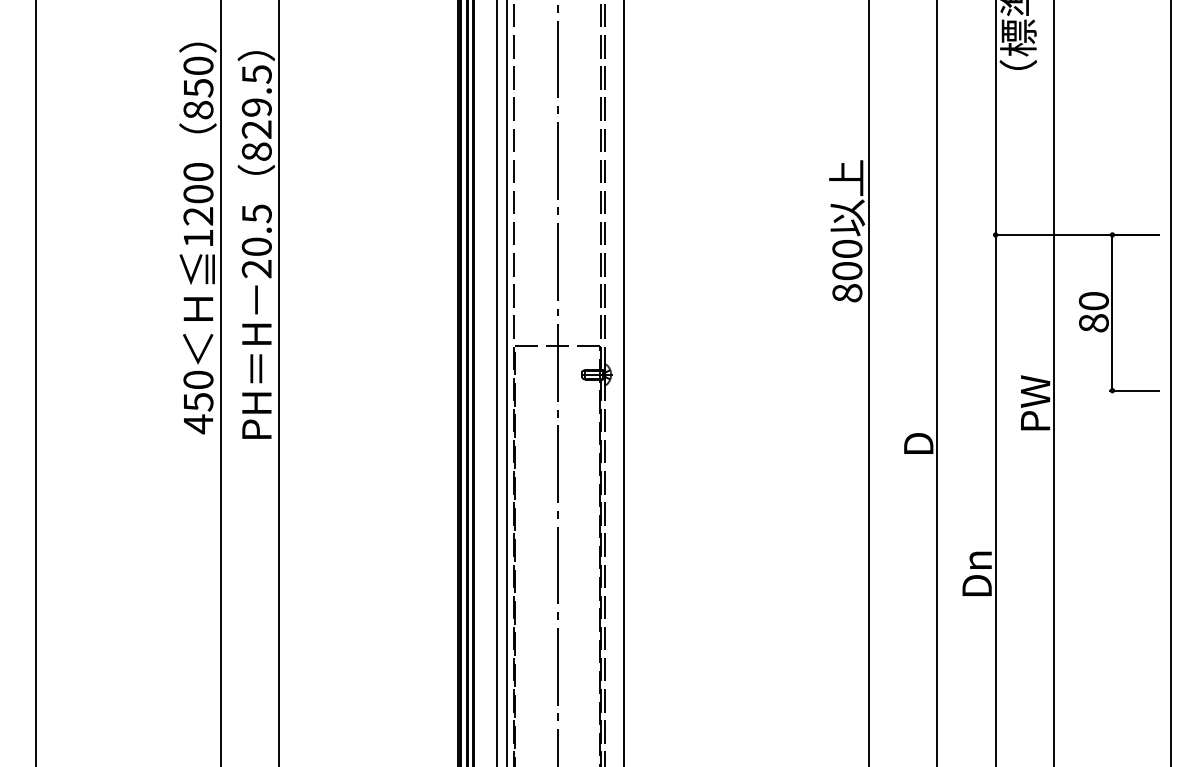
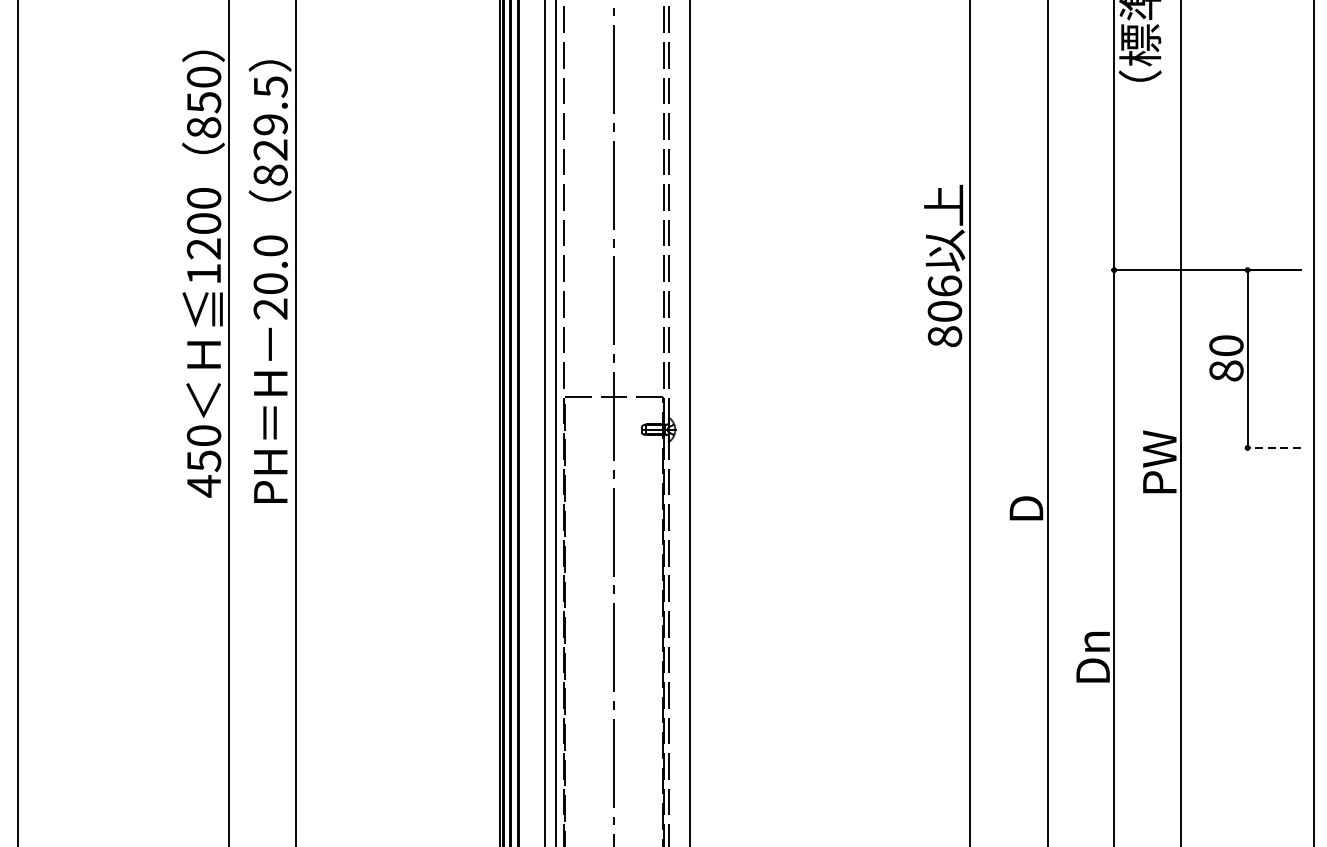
text: (256, 213) -> (270, 245), 20.5 -> 20.0
text: (847, 248) -> (945, 285), 800 -> 806
line: (1134, 390) -> (1272, 447), solid -> dashed

